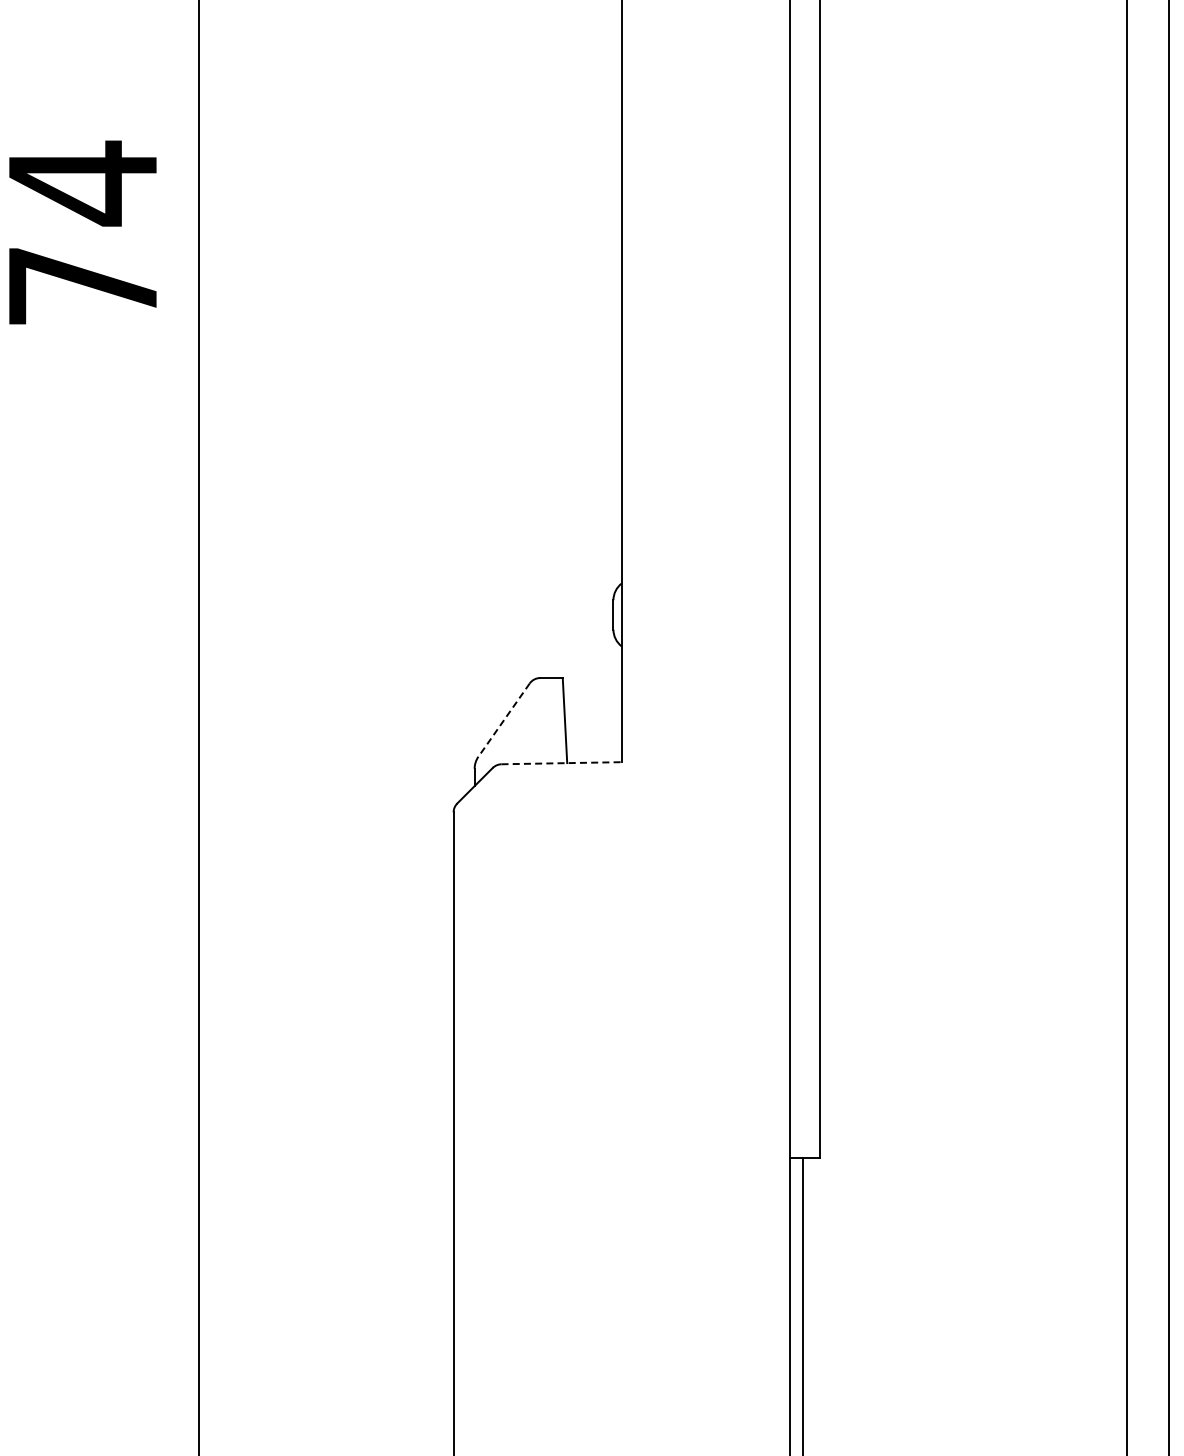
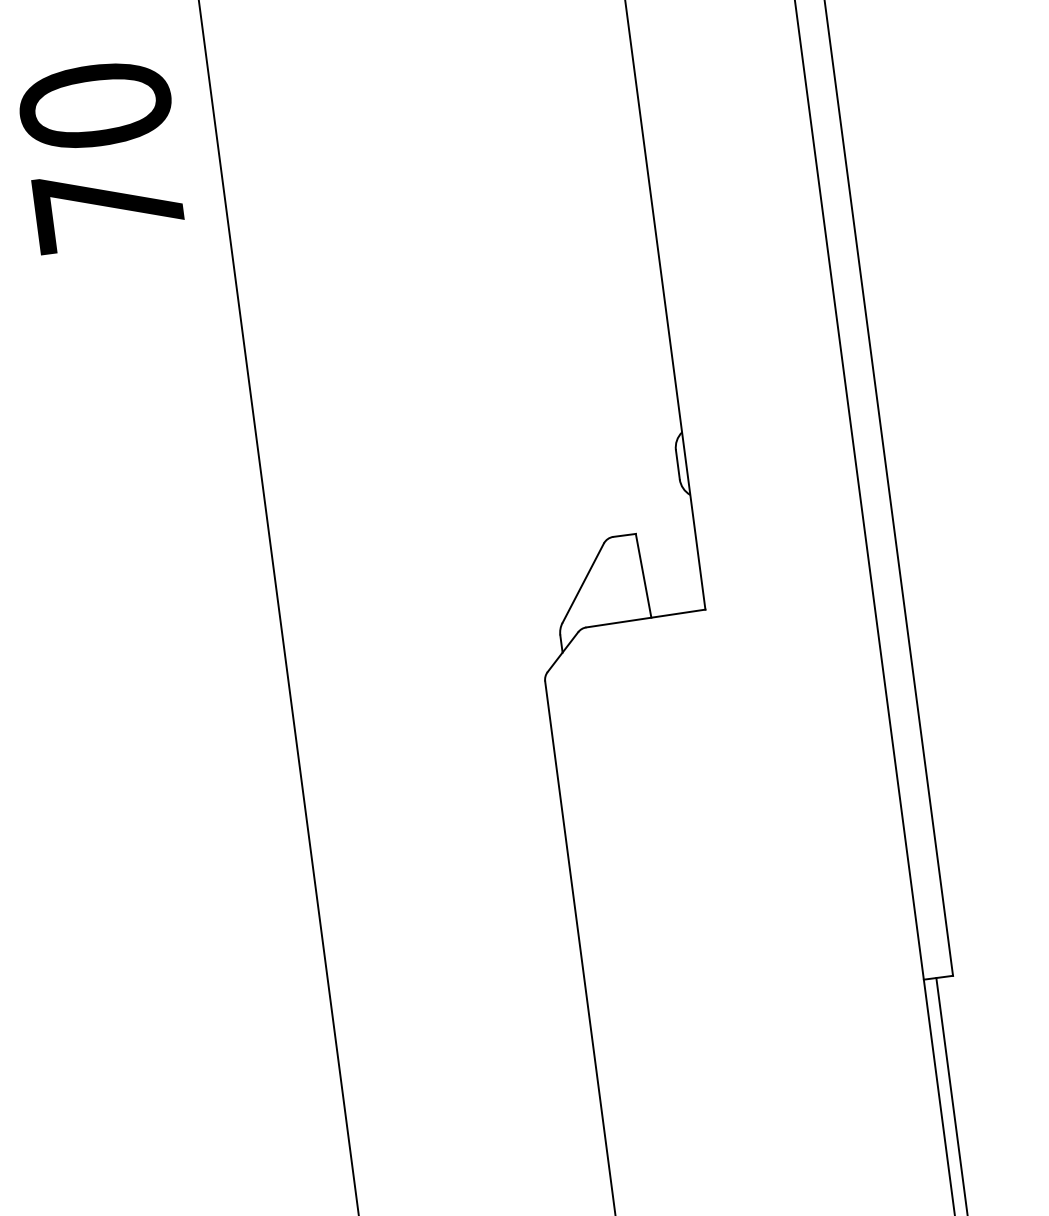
text: (82, 183) -> (95, 106), 74 -> 70
line: (504, 720) -> (583, 583), dashed -> solid
line: (562, 763) -> (646, 618), dashed -> solid

